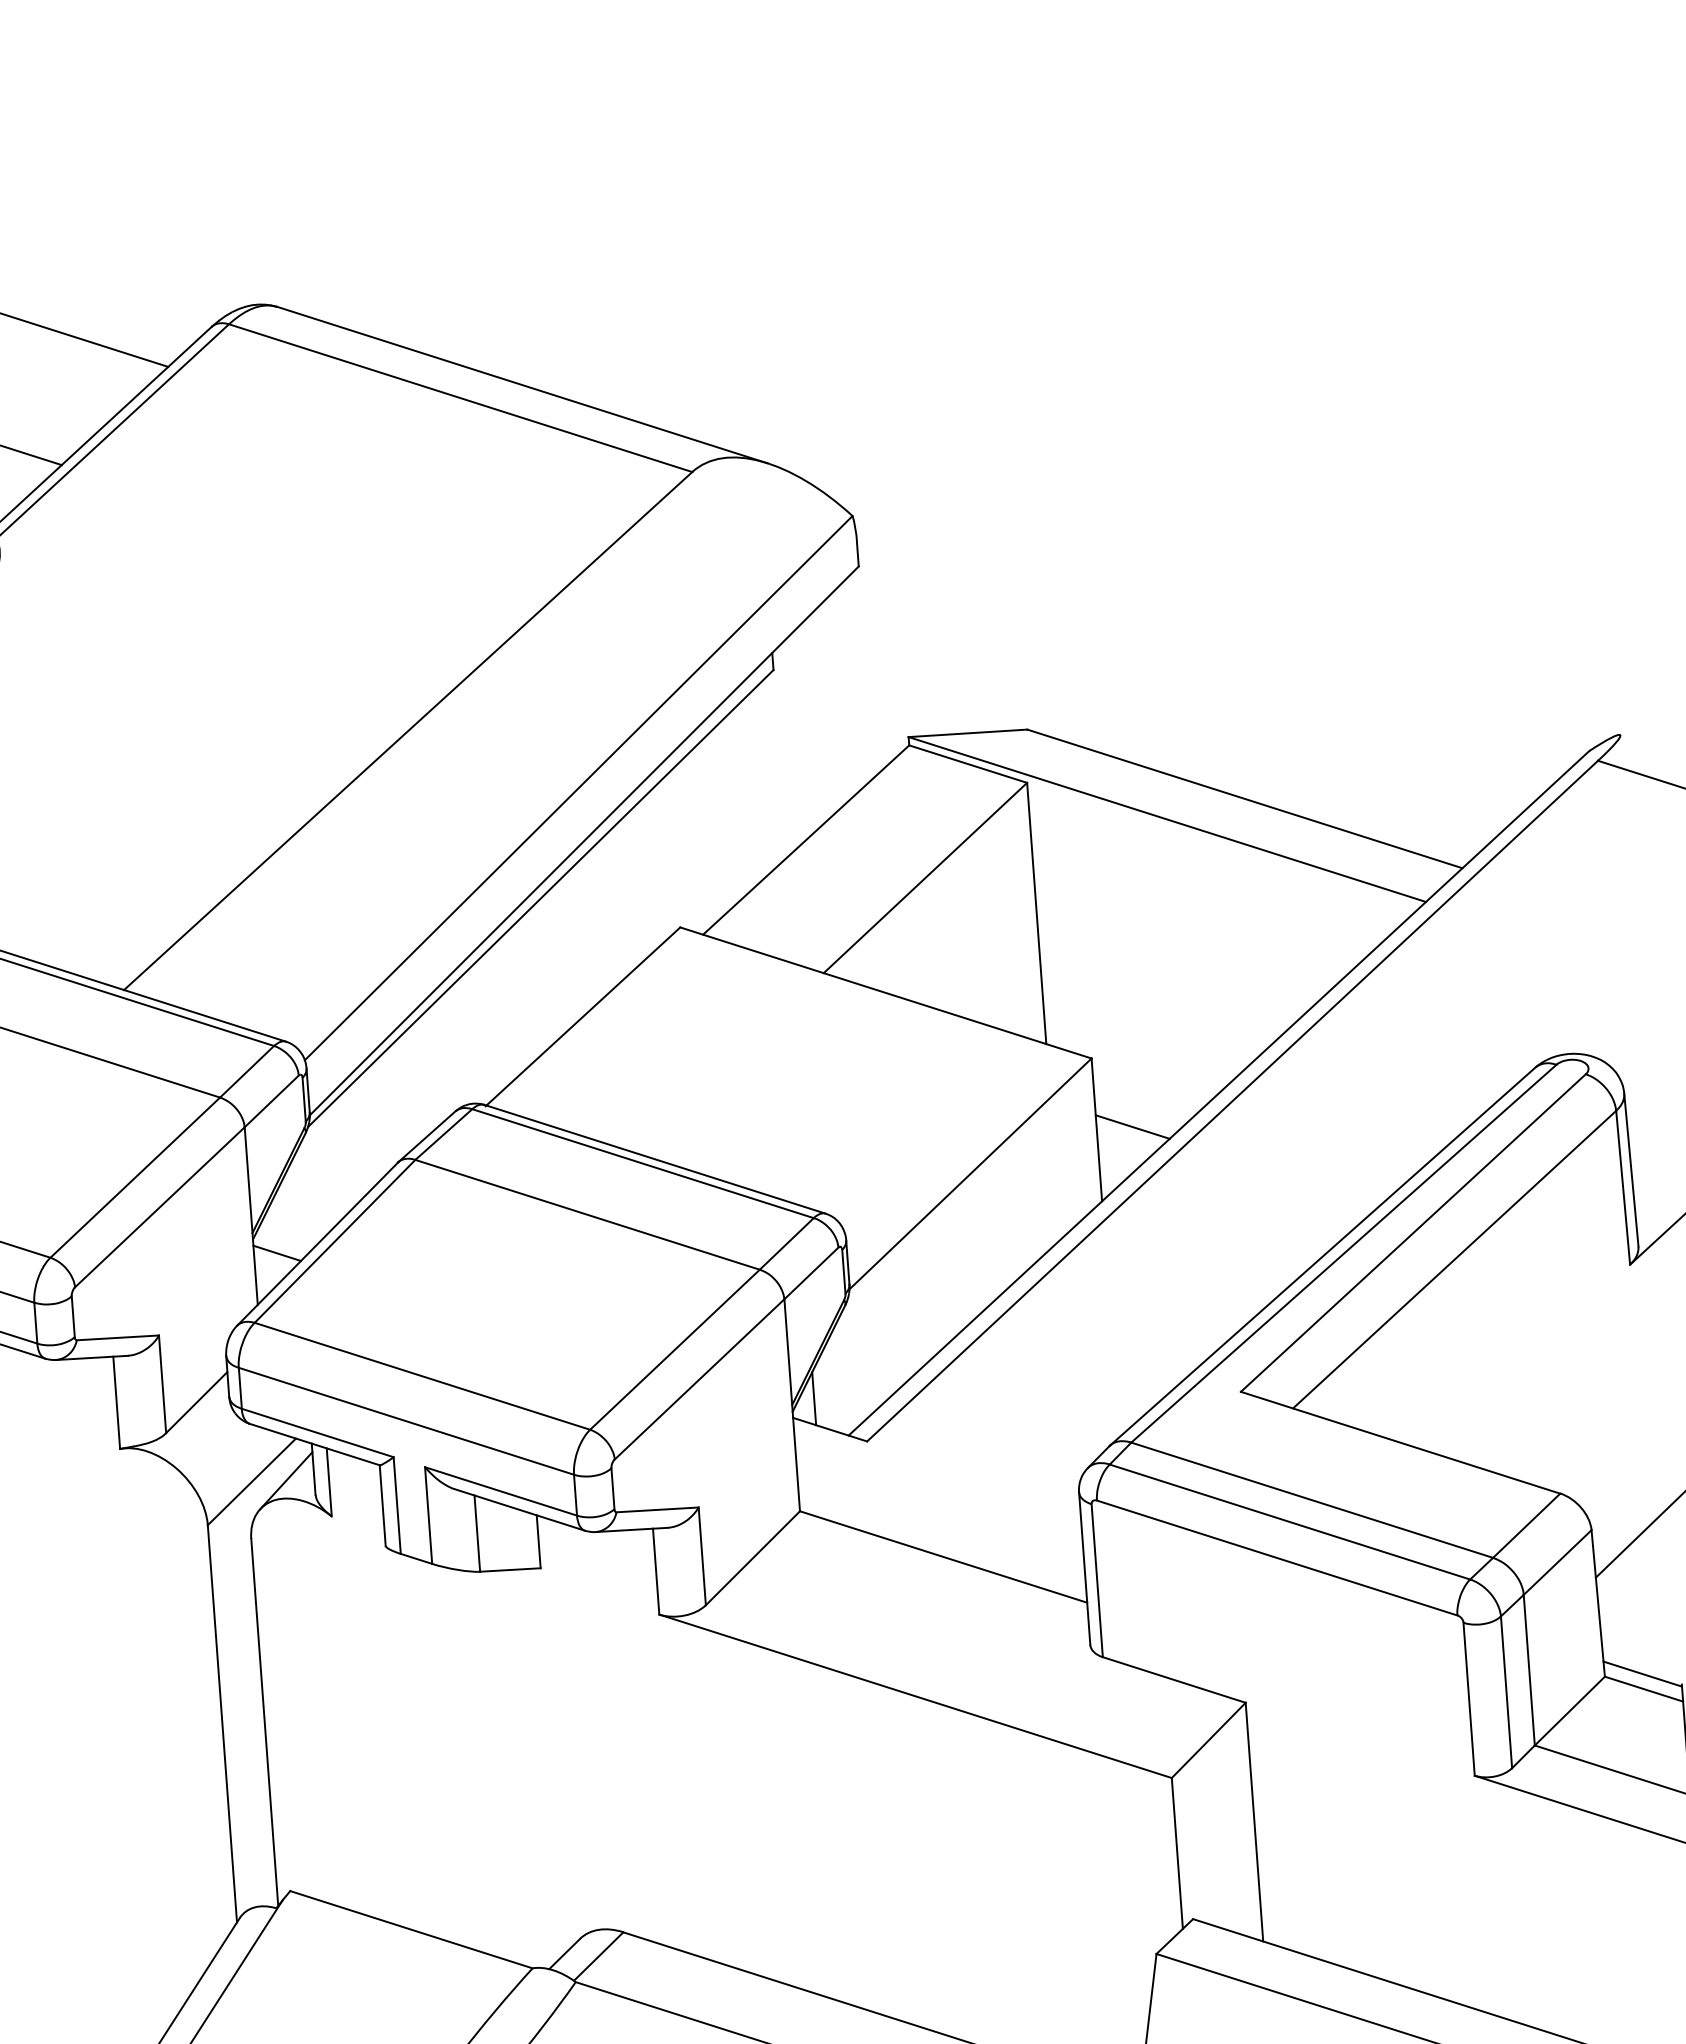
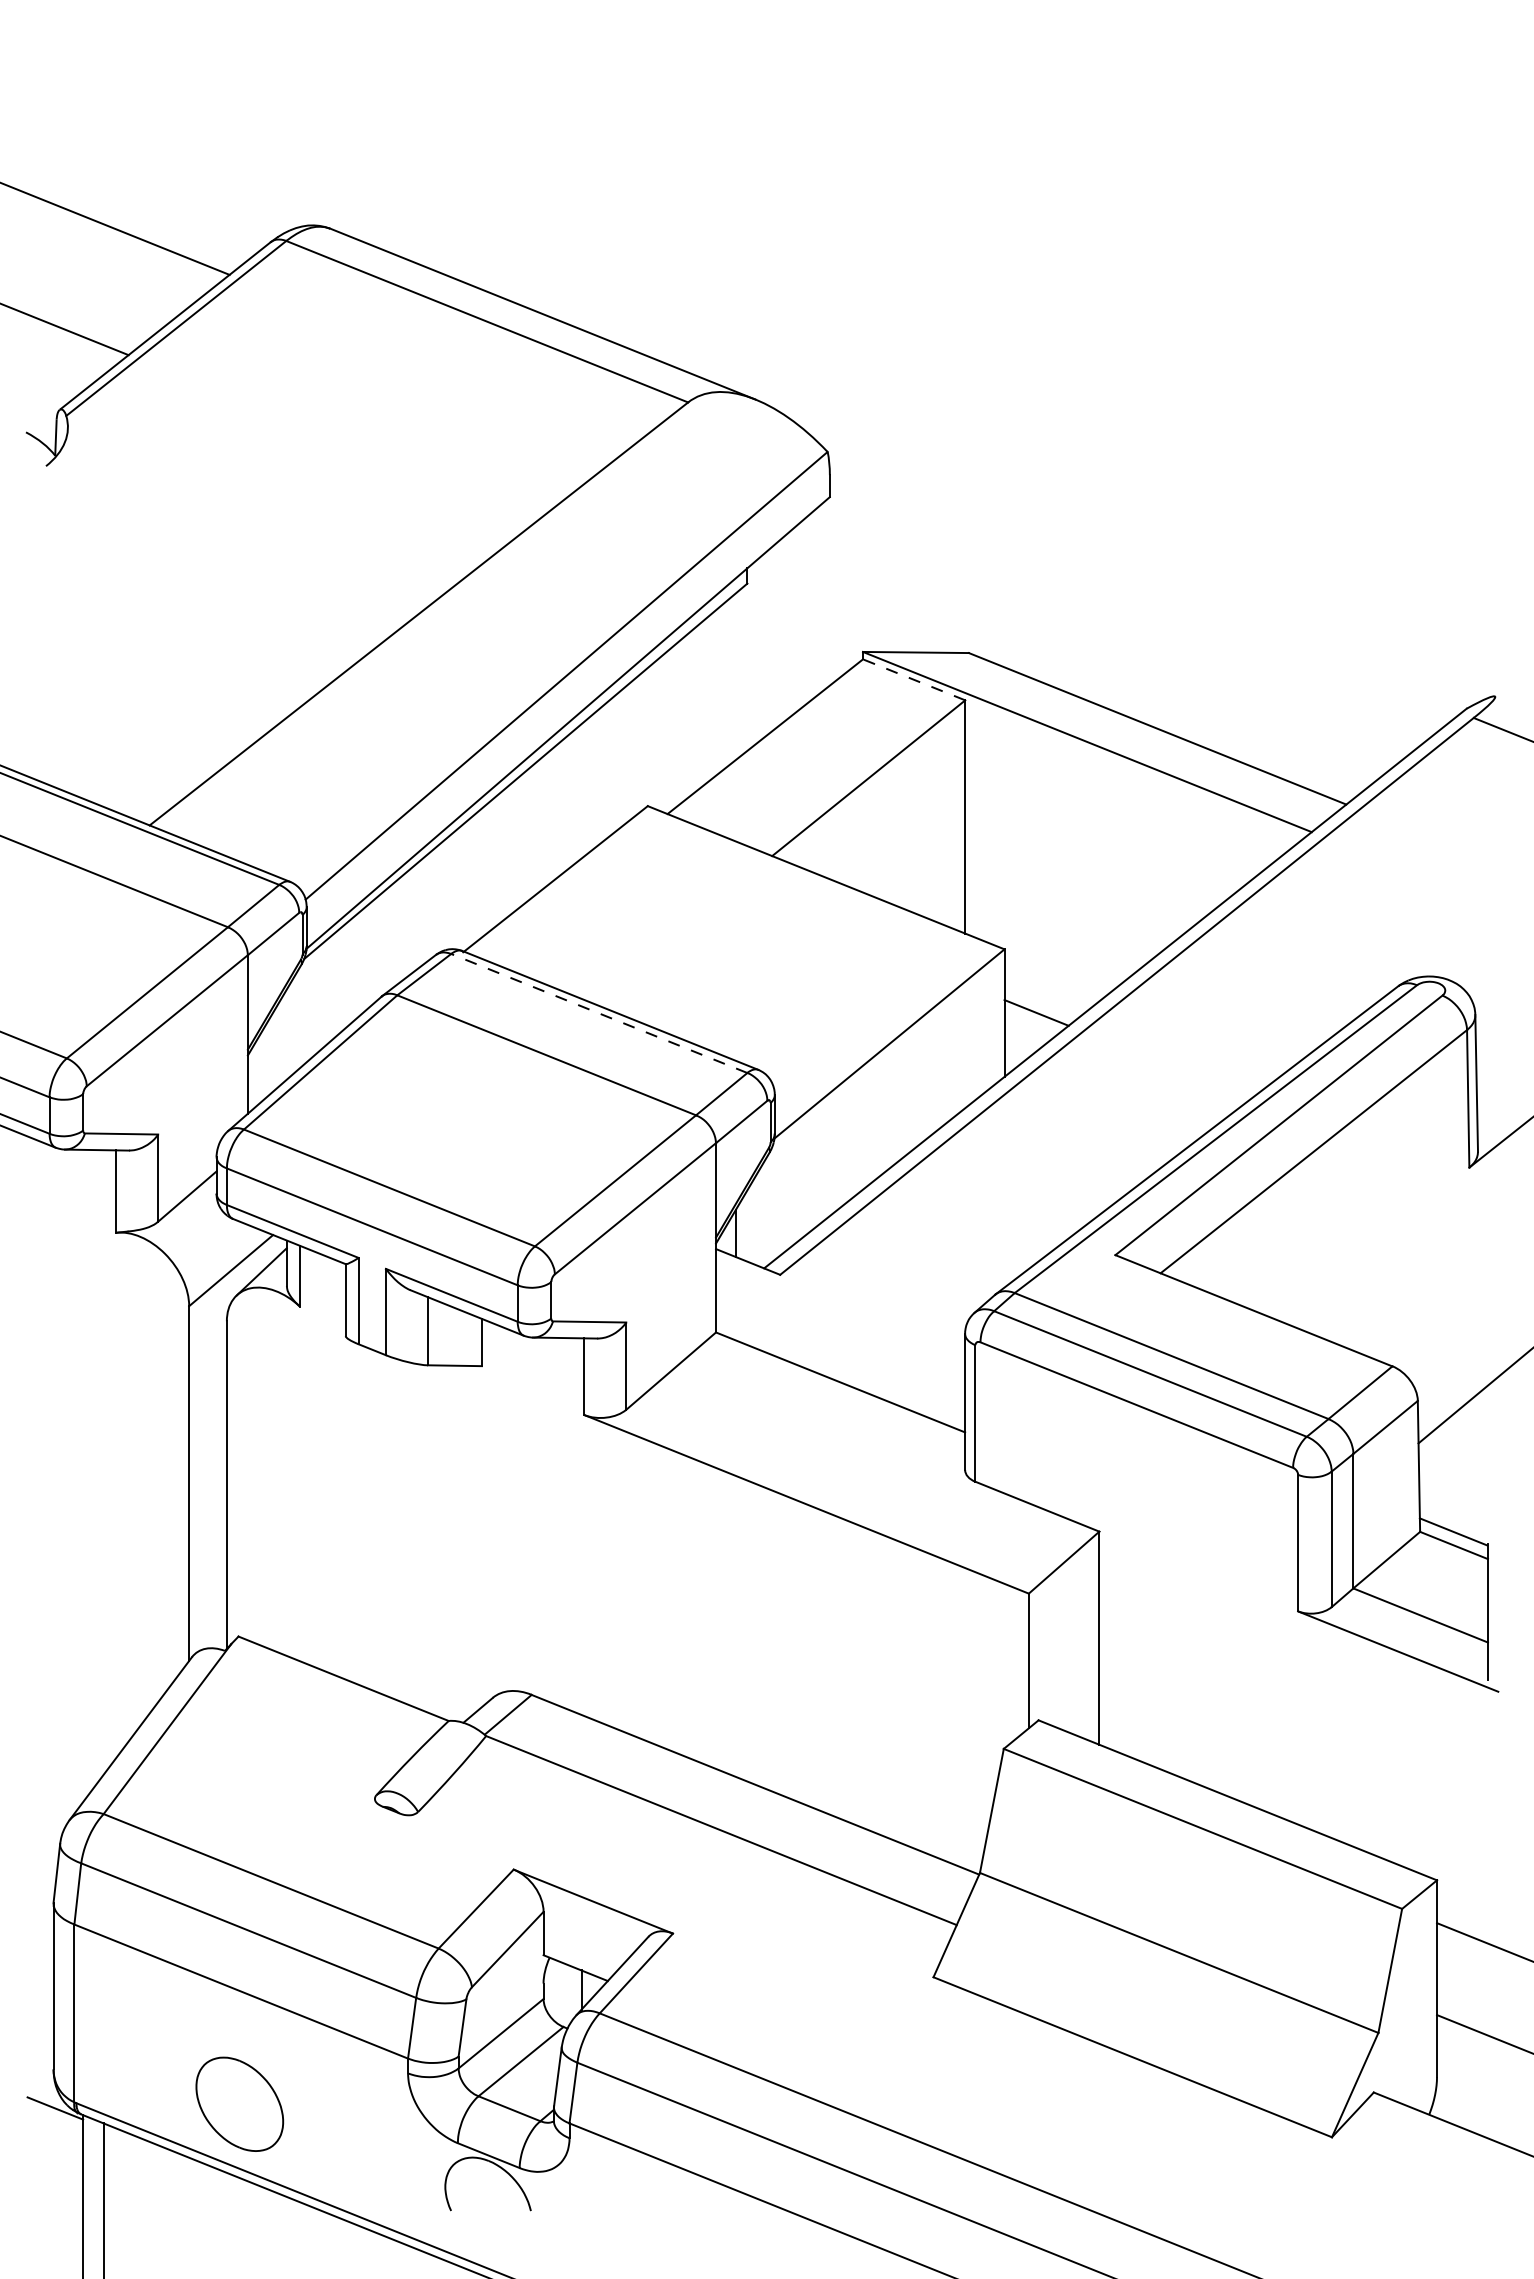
line: (967, 763) -> (913, 679), solid -> dashed
line: (643, 1163) -> (599, 1013), solid -> dashed
line: (277, 1252) -> (268, 1068), removed

